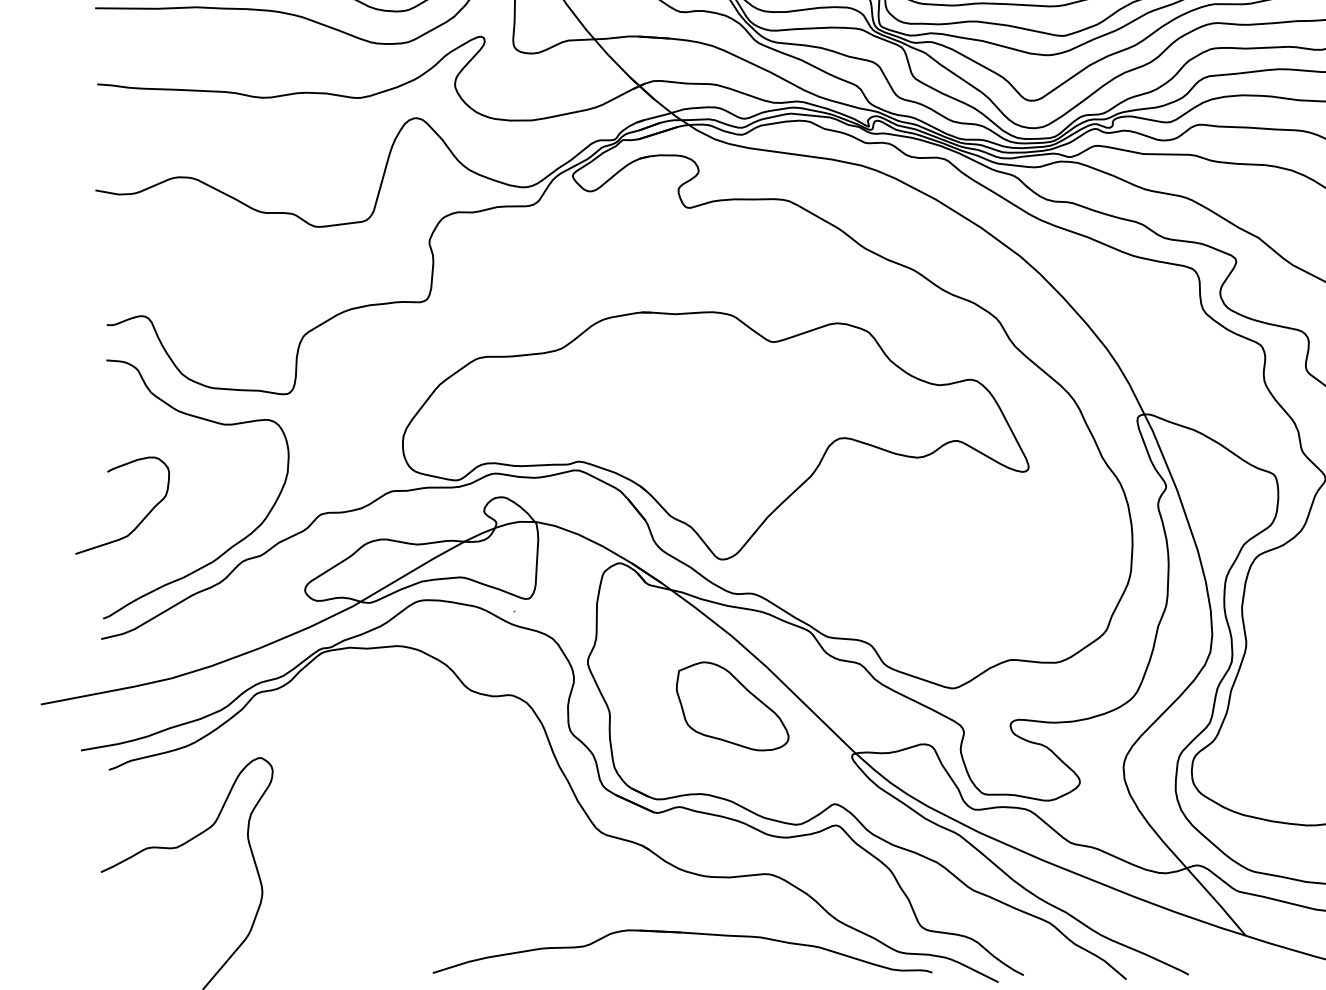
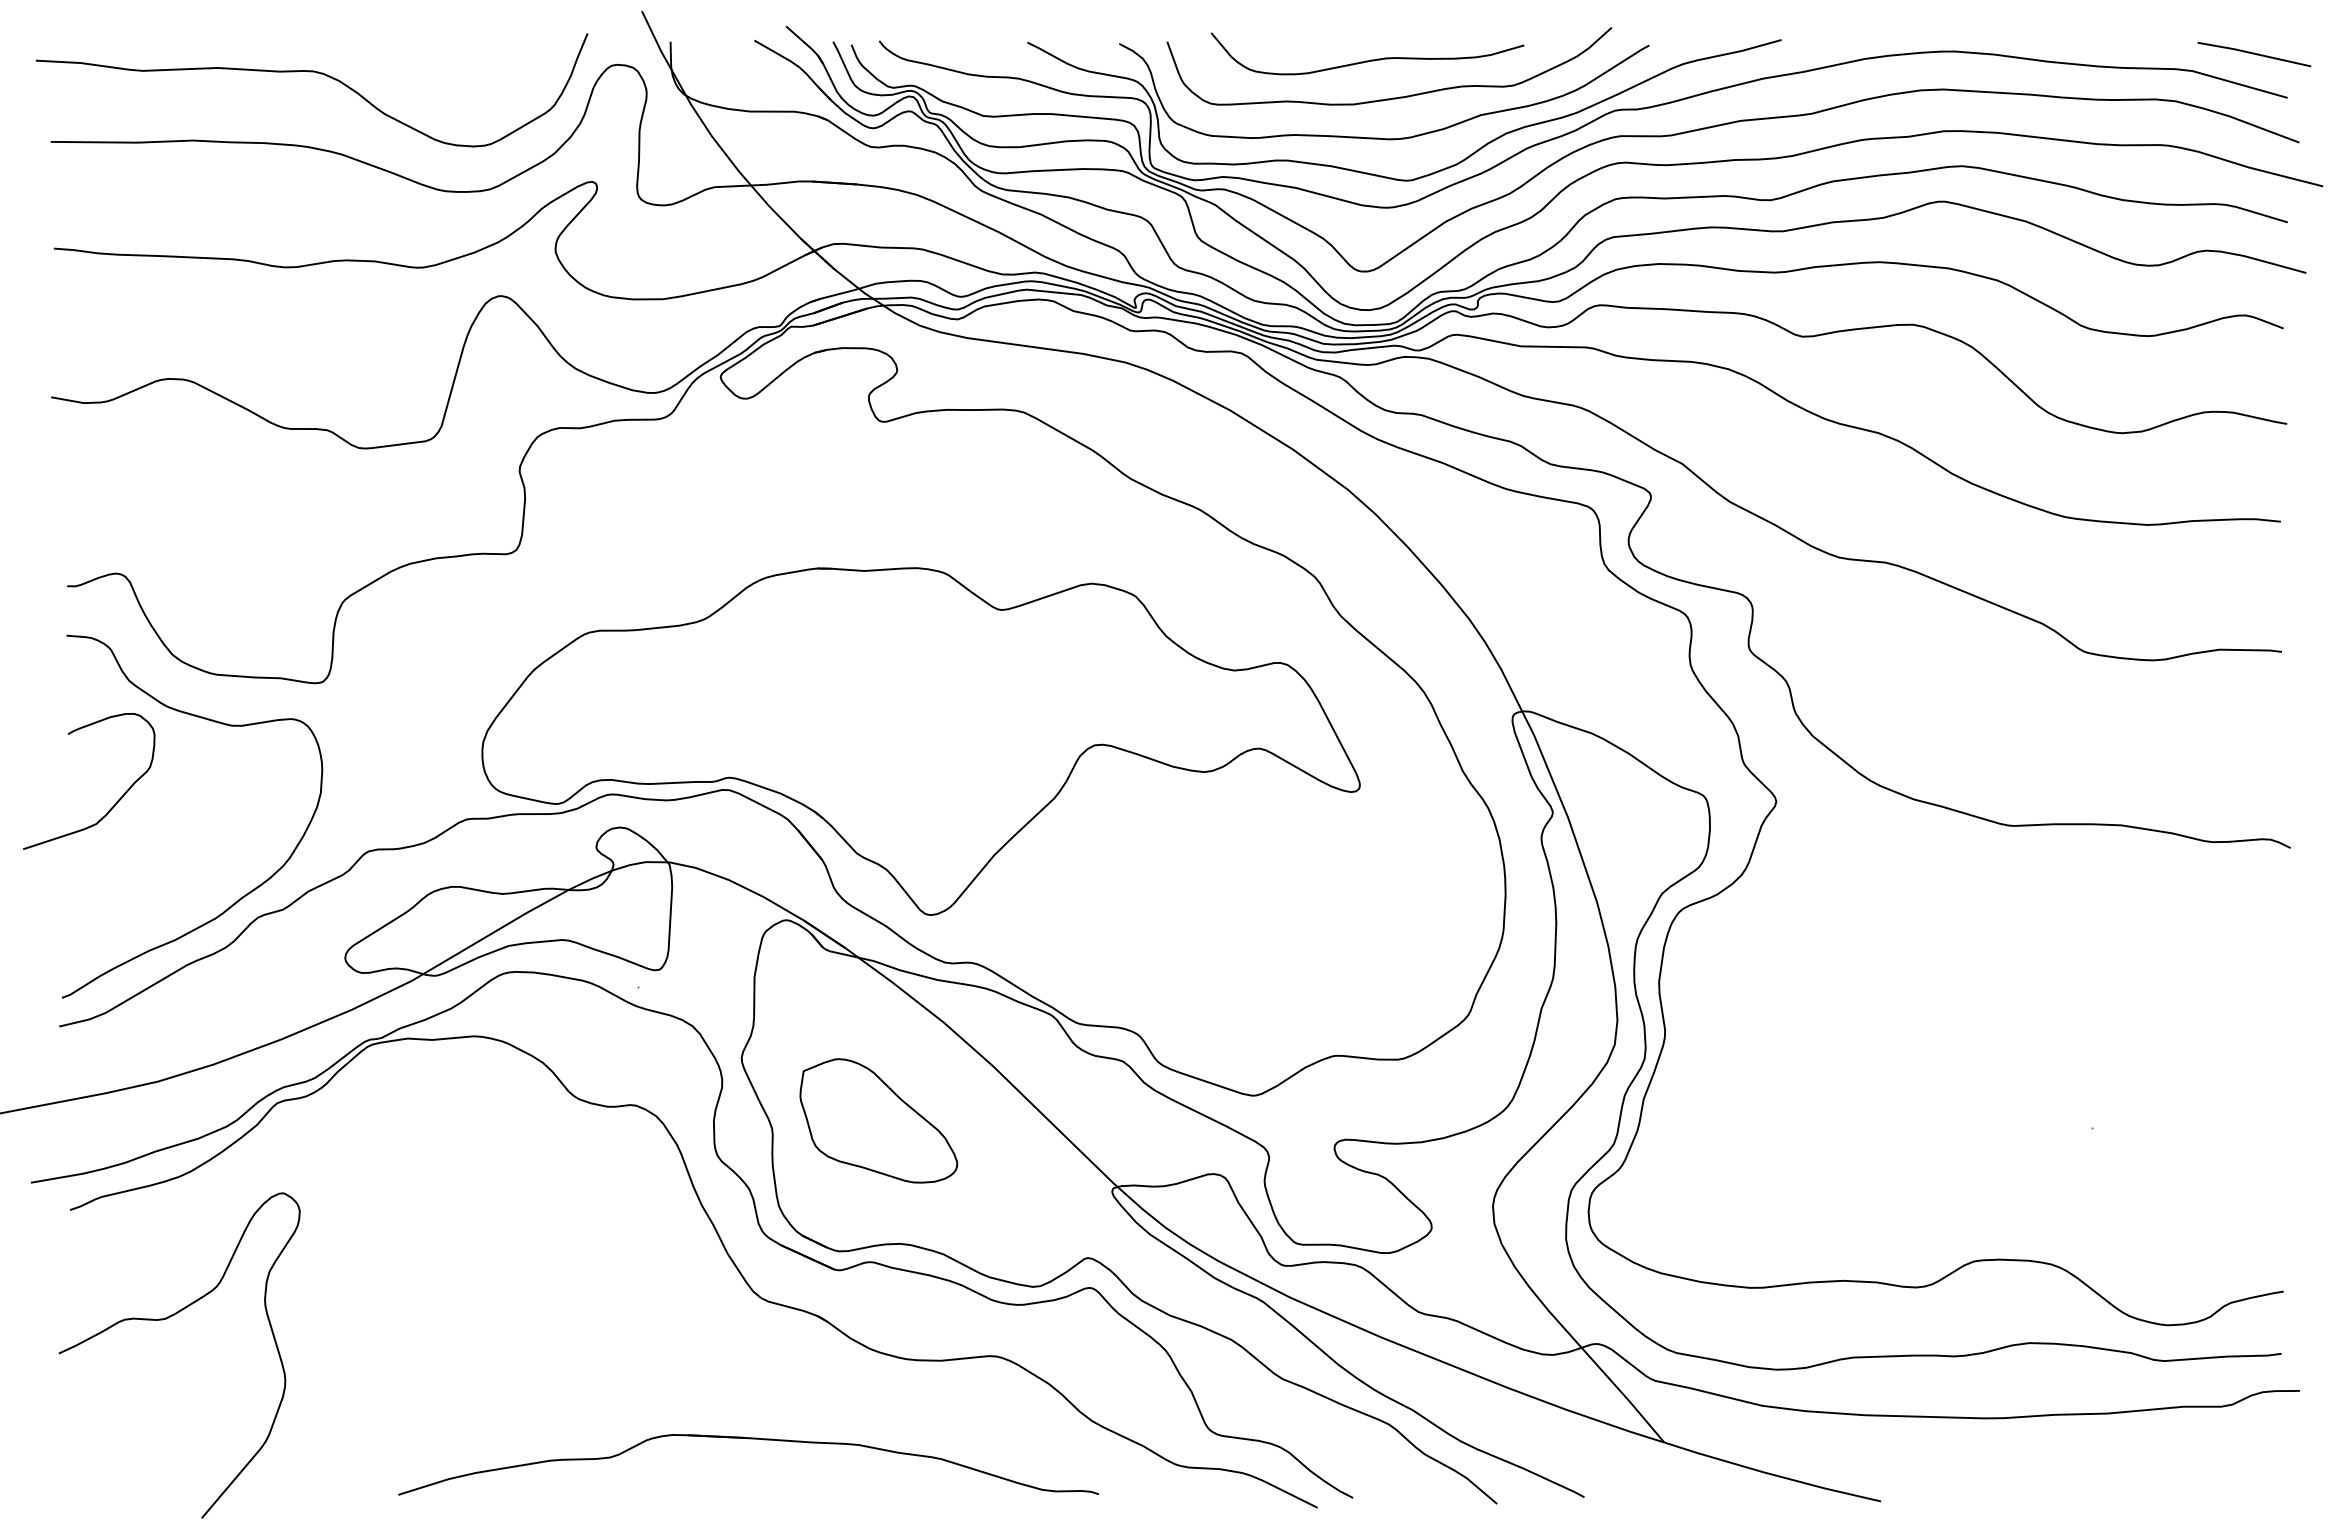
curve: (142, 519) -> (116, 801), moved
part: (732, 706) -> (878, 1120), moved
part: (682, 933) -> (748, 1439), moved

